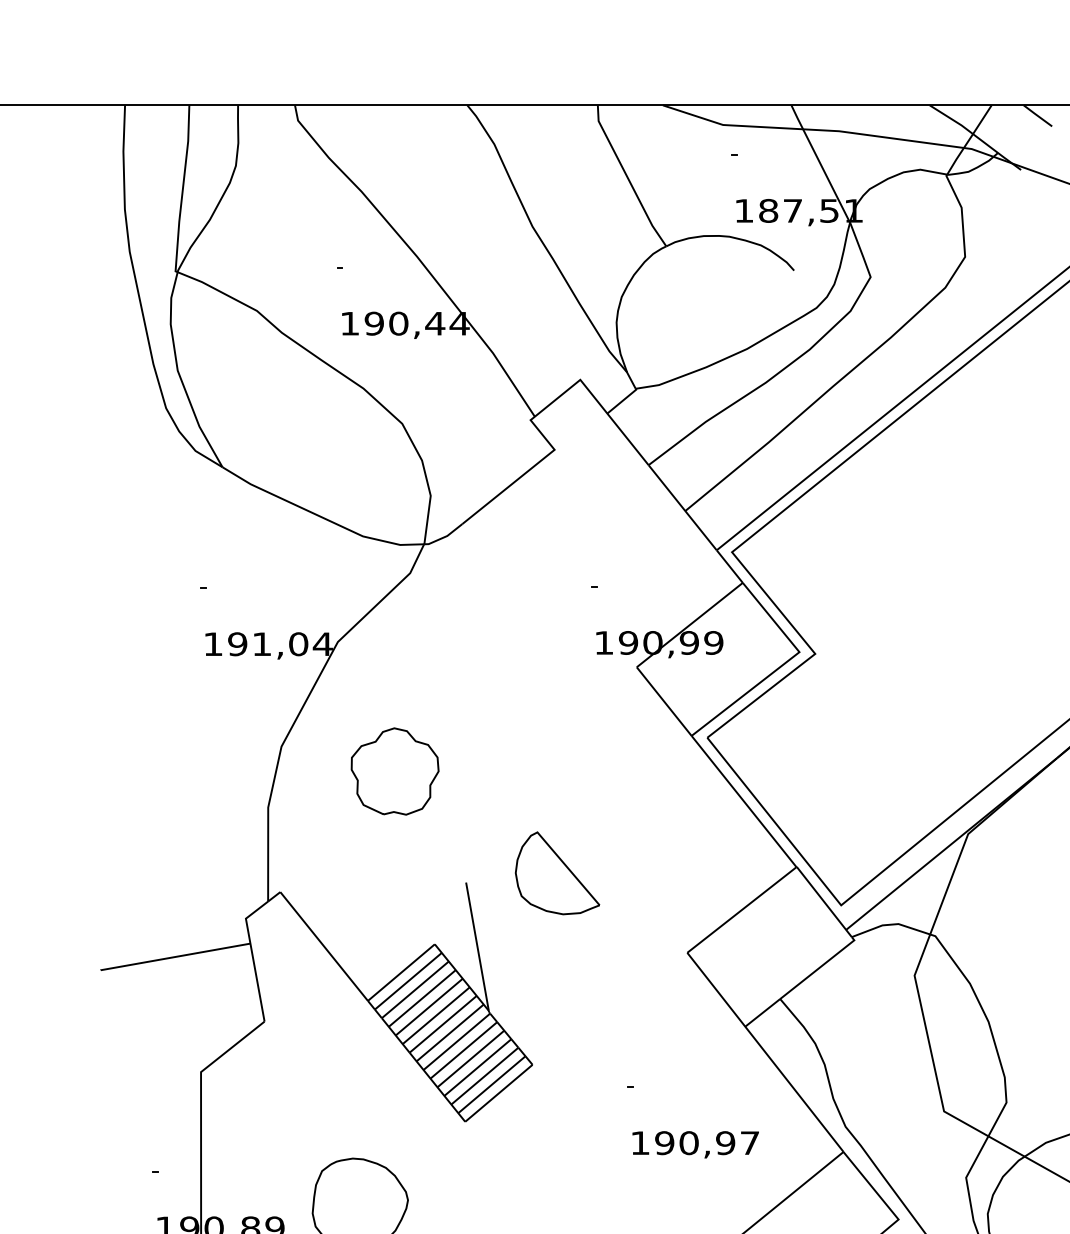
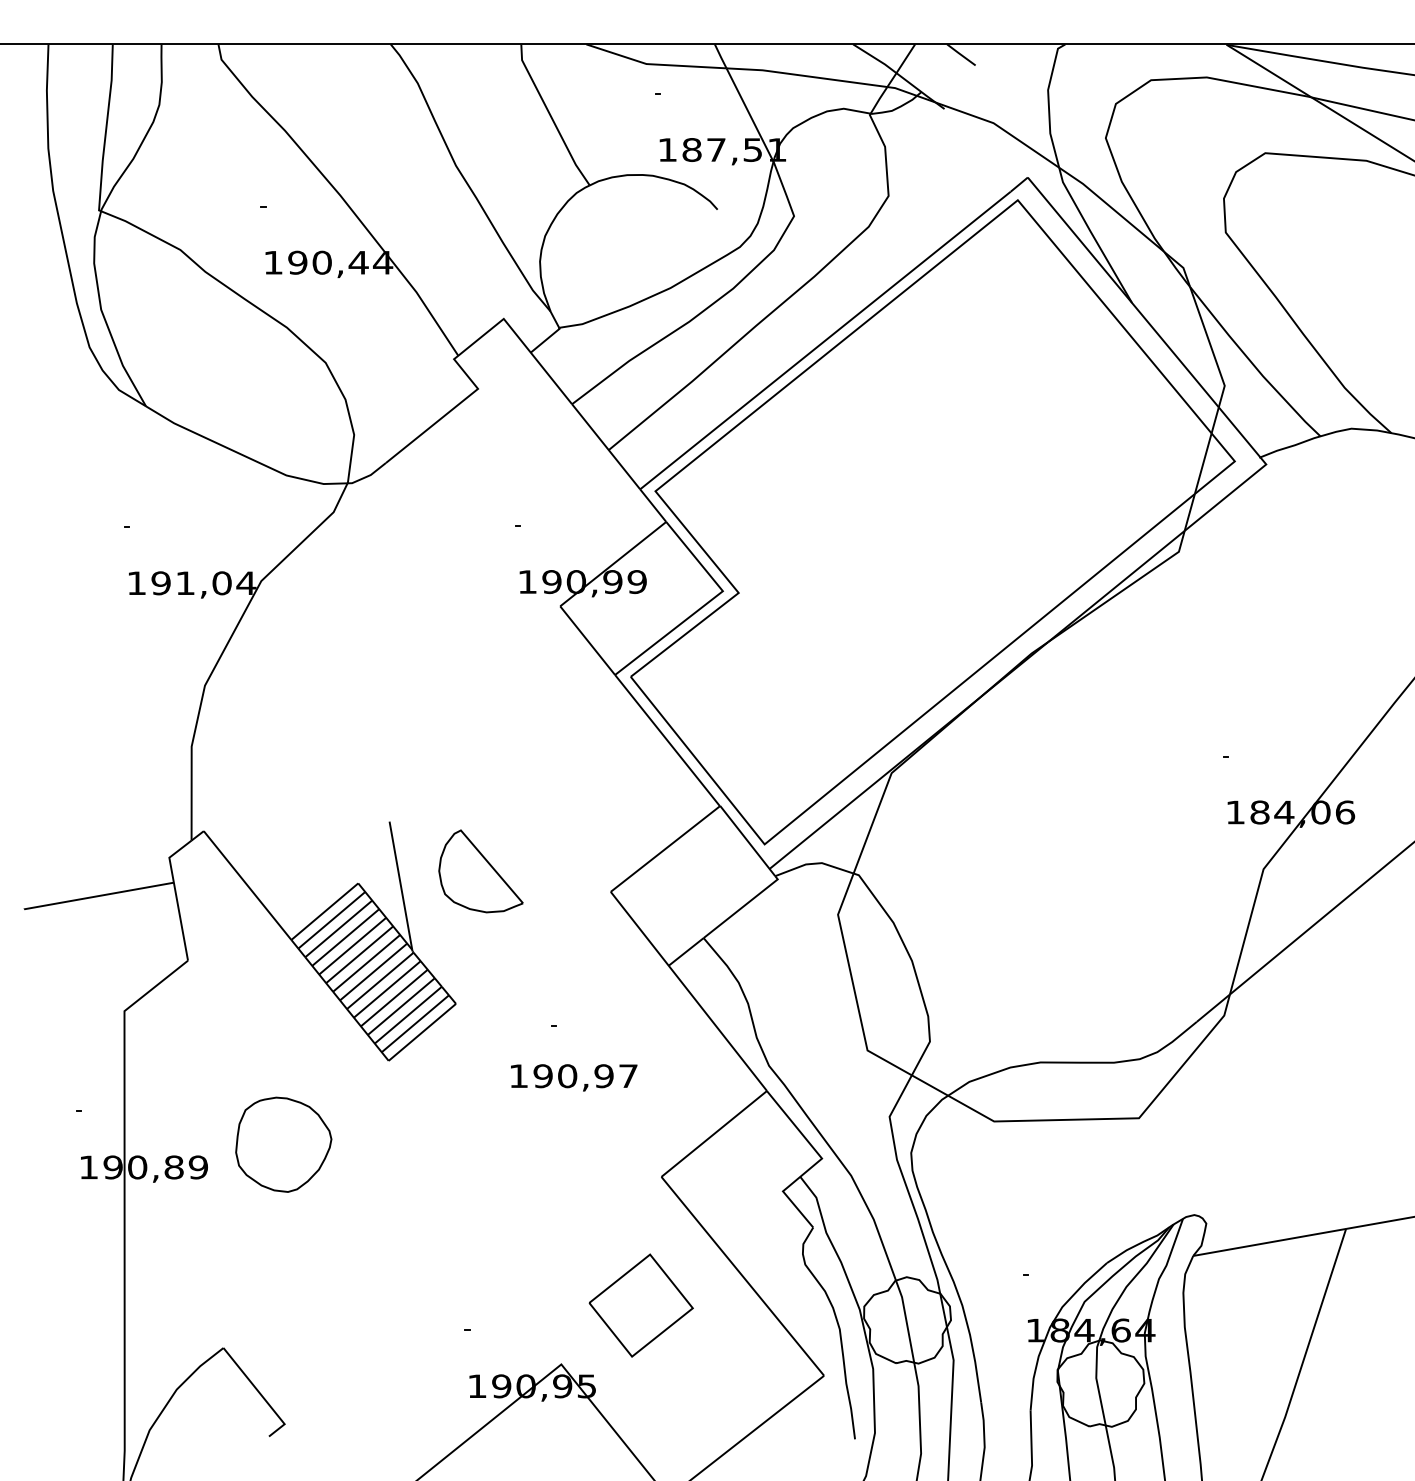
part: (395, 771) -> (318, 710), removed
part: (557, 873) -> (480, 871), moved
text: (696, 1144) -> (574, 1077), moved

